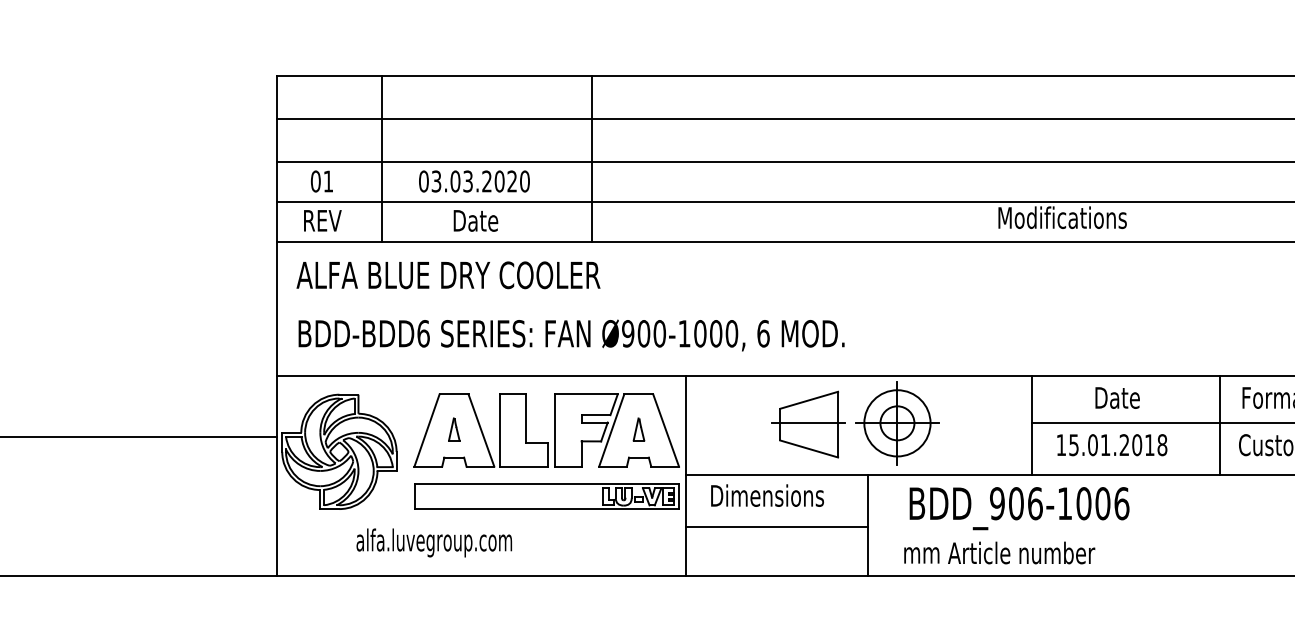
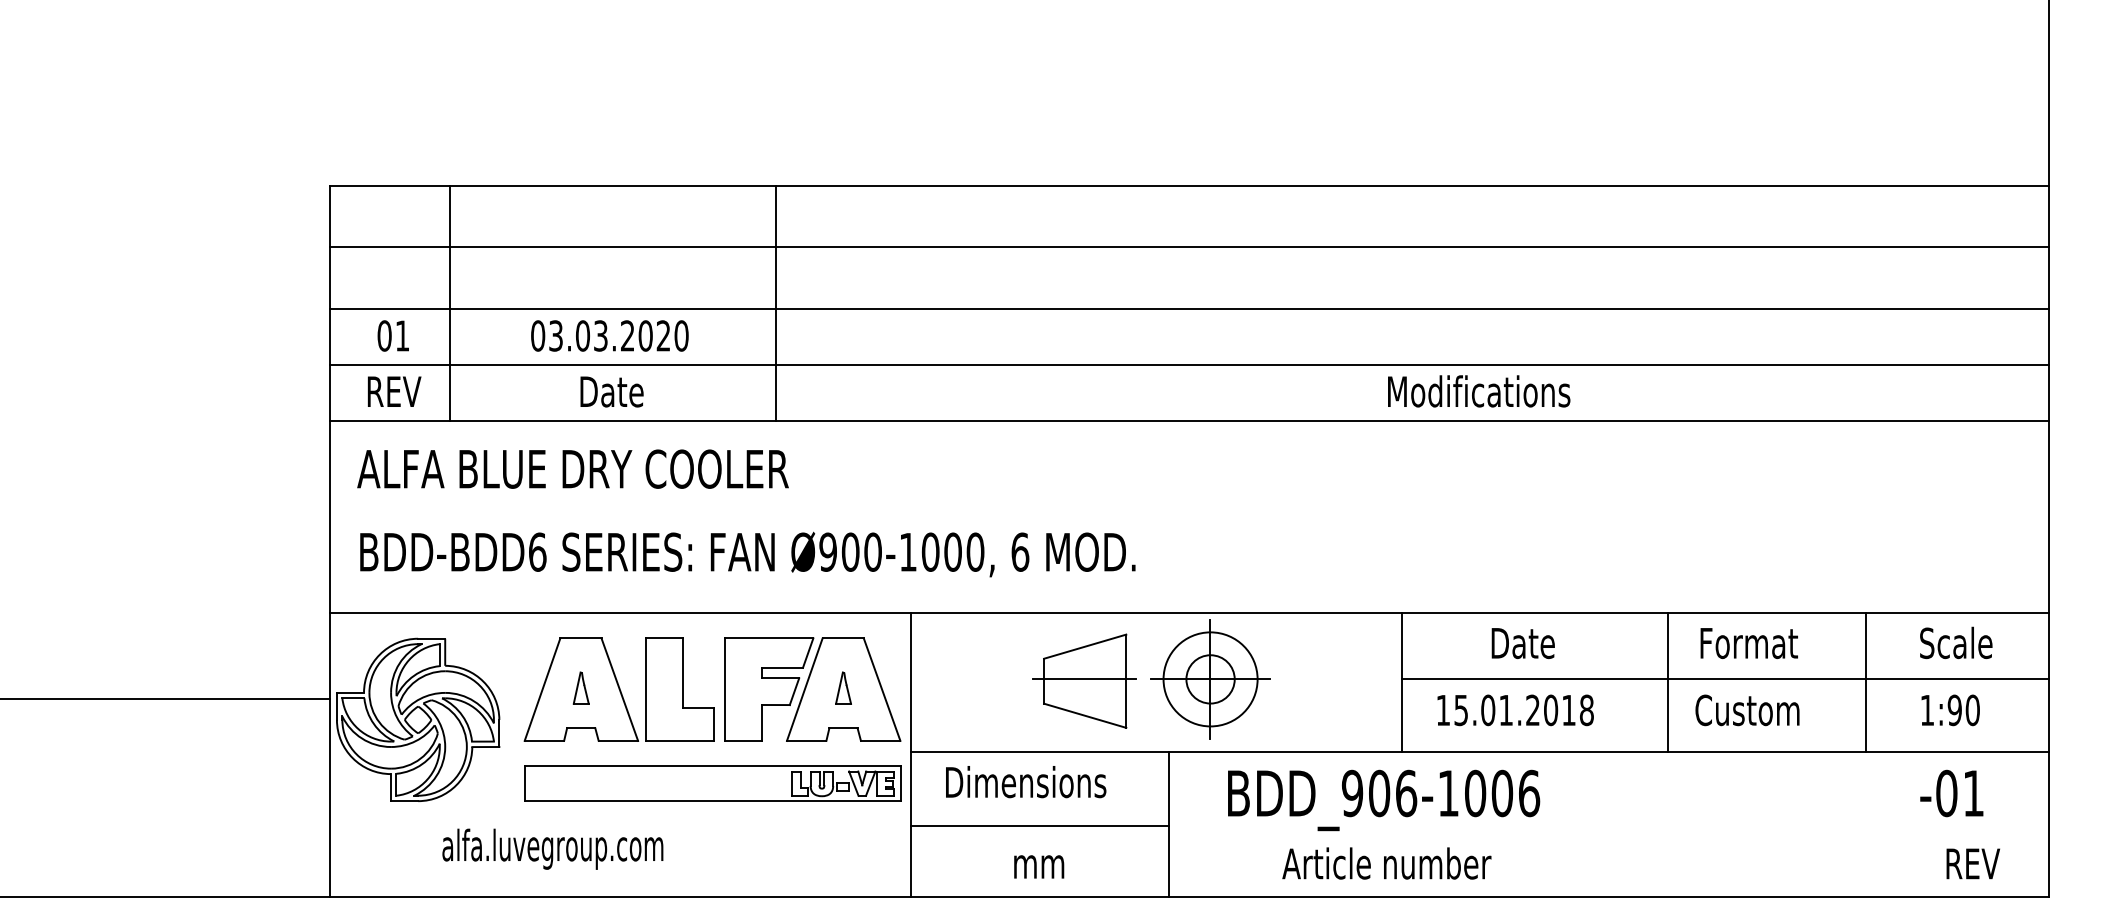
line: (381, 158) -> (449, 303), moved
text: (1062, 217) -> (1479, 391), moved
text: (922, 555) -> (1039, 866), moved

